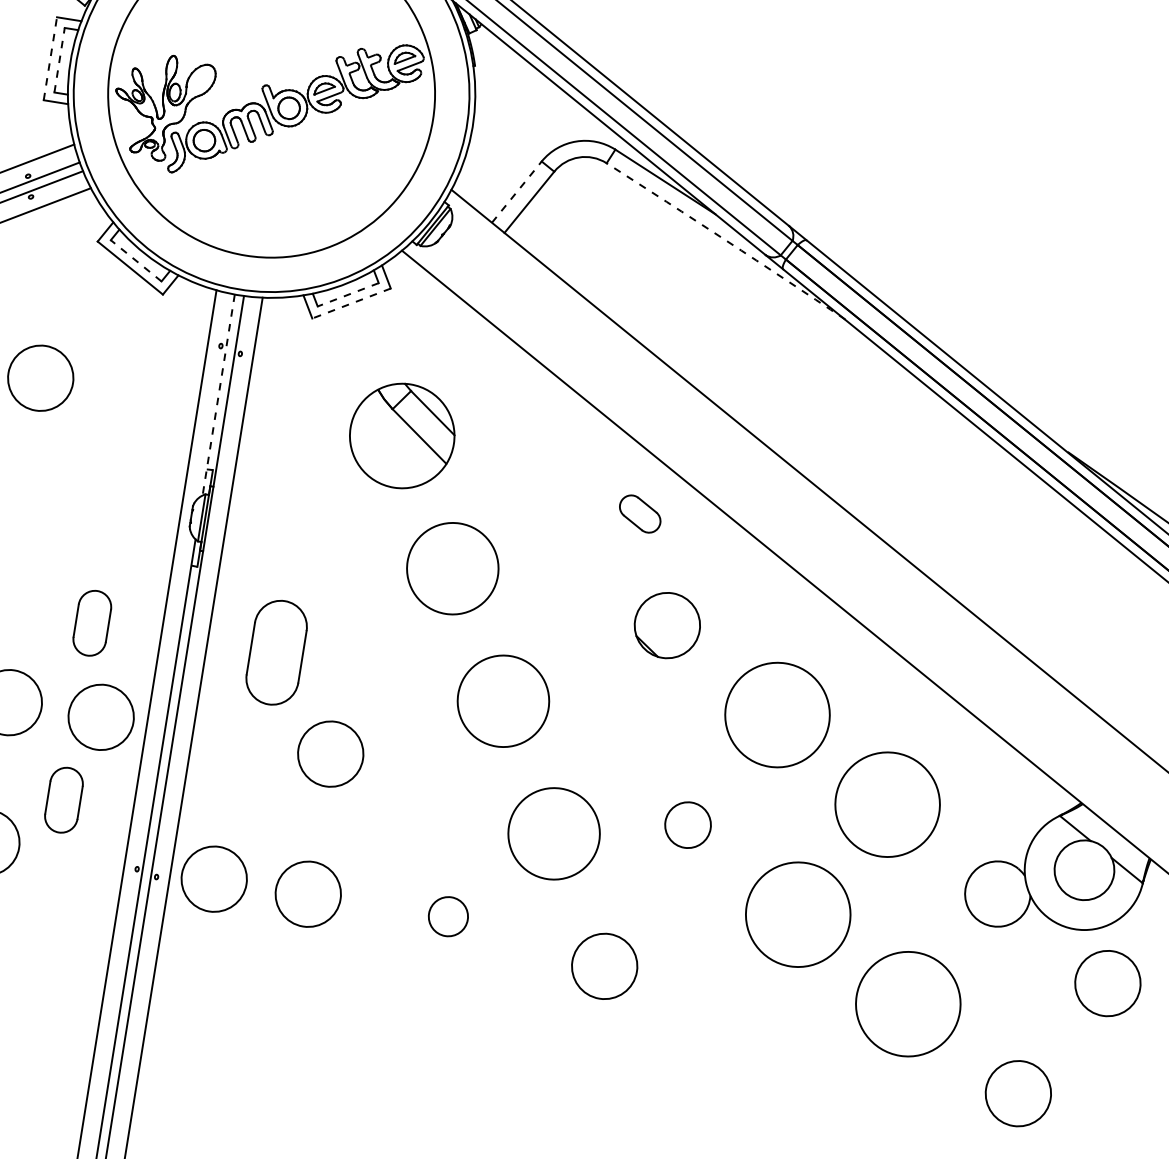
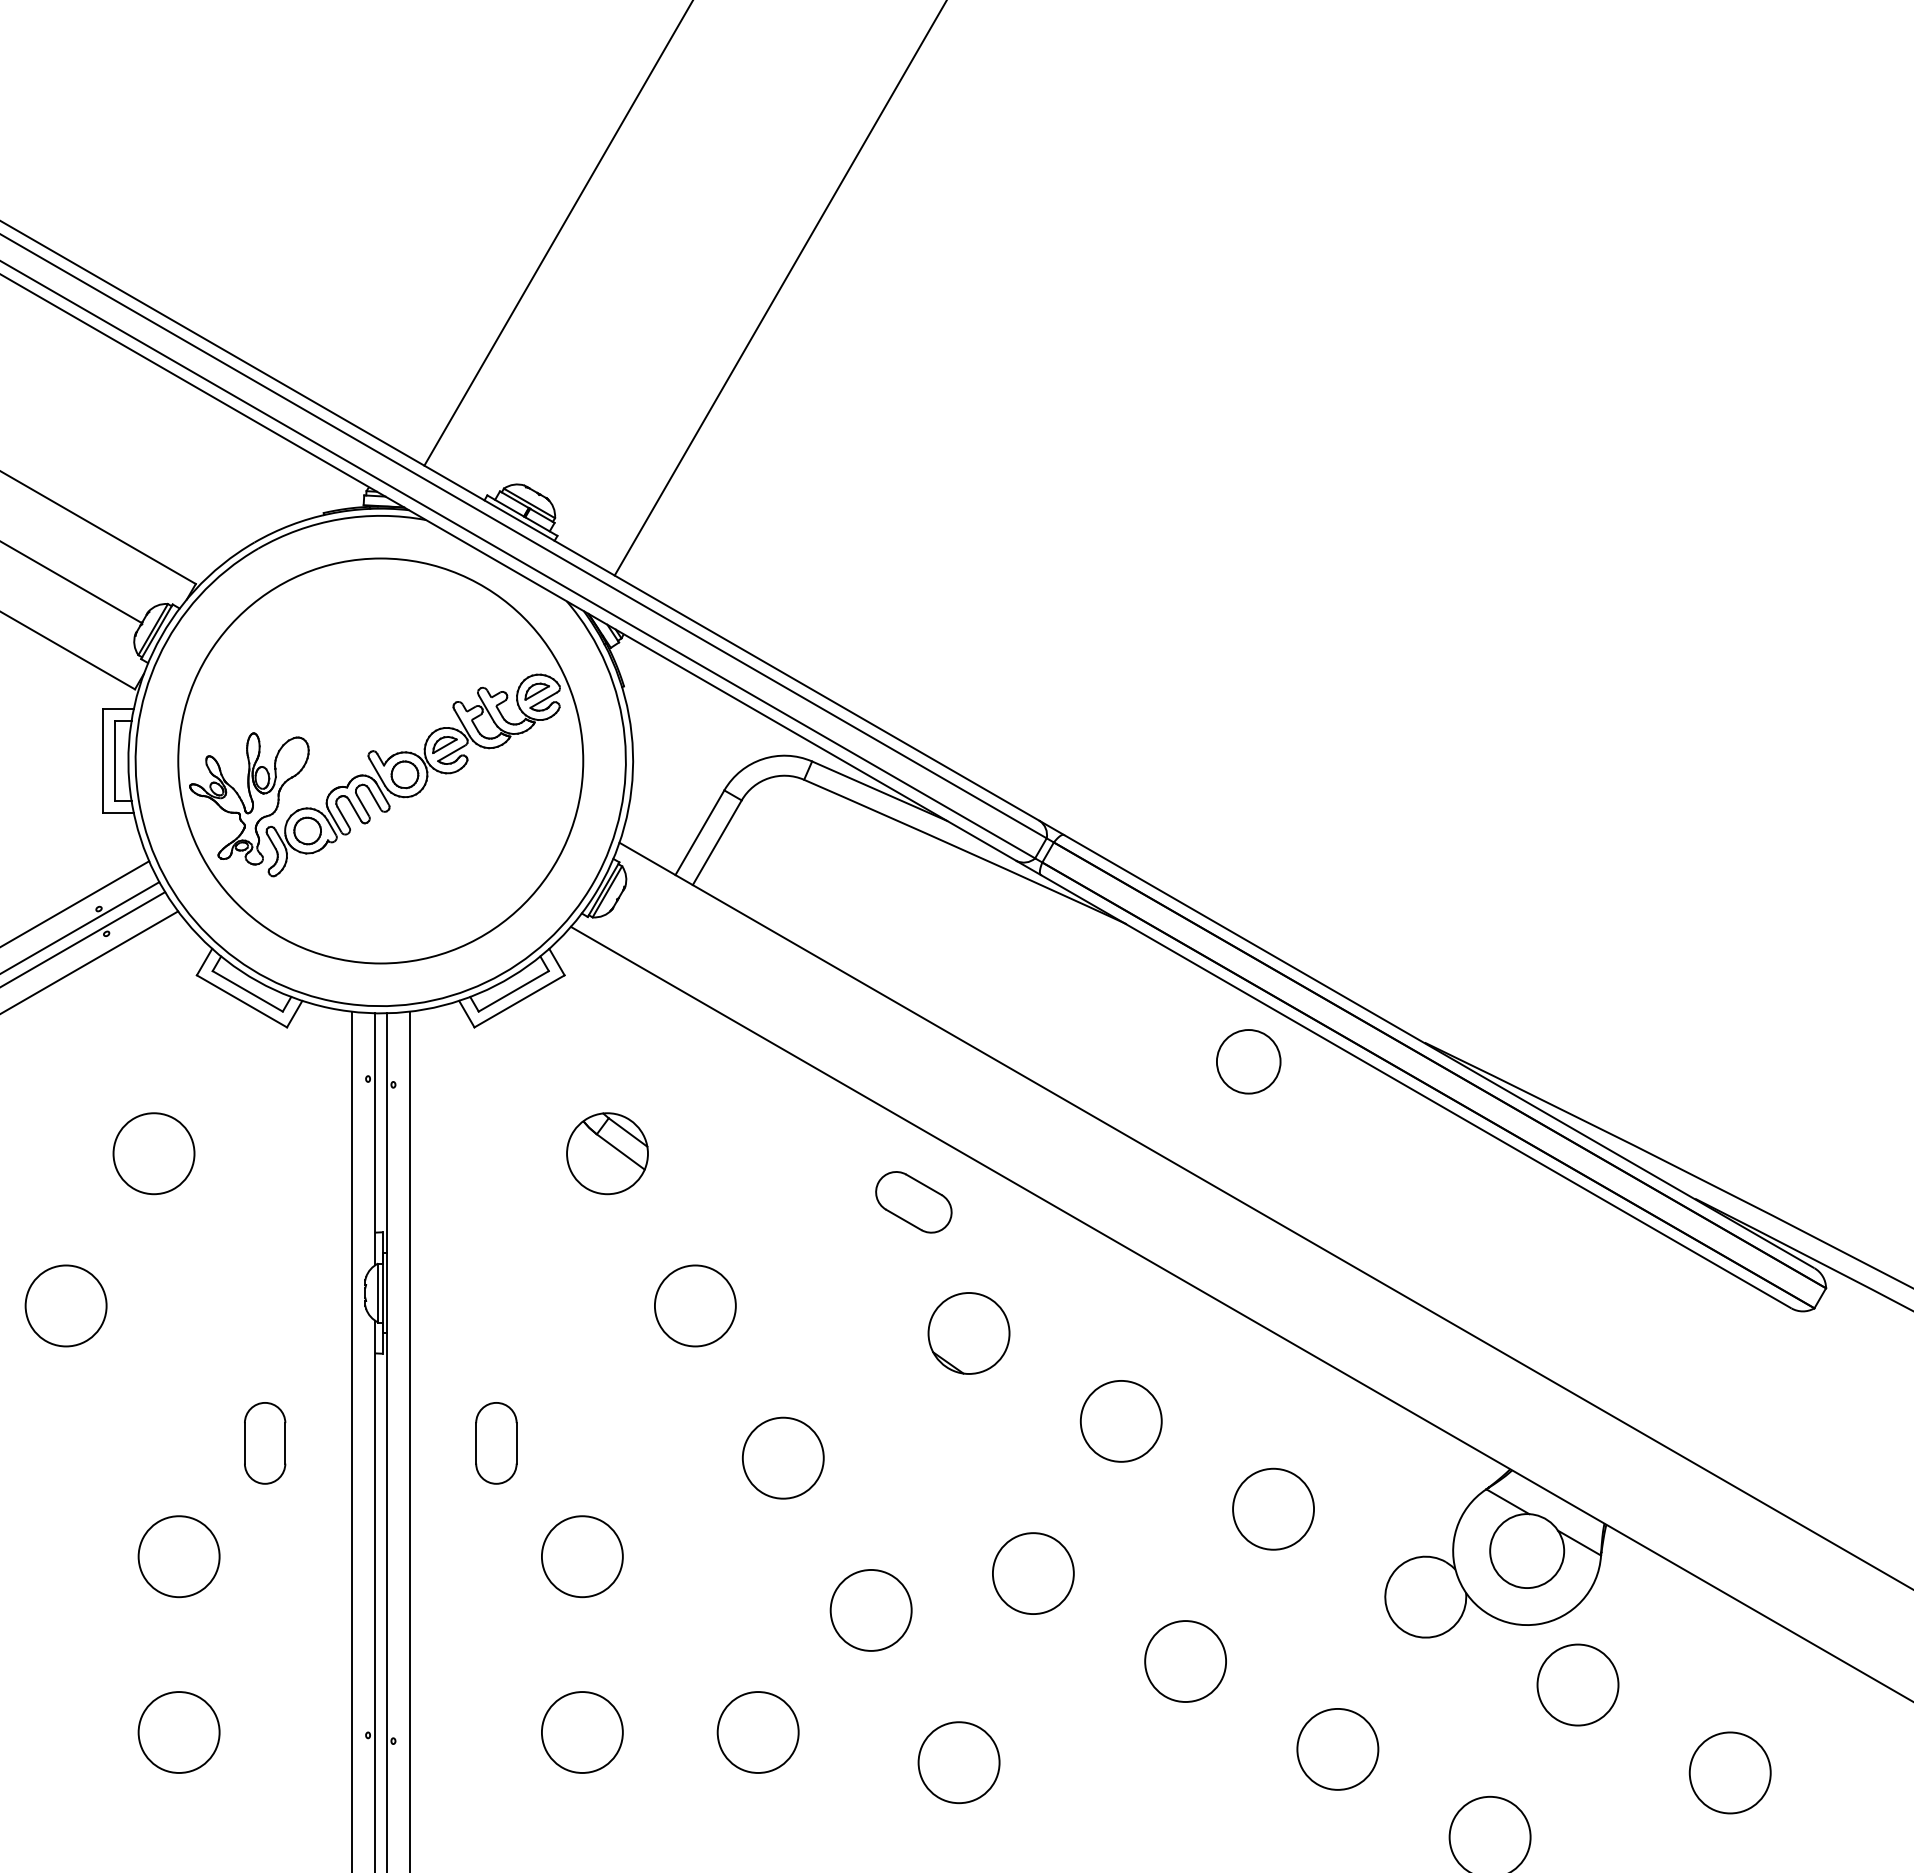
line: (50, 58) -> (103, 760), dashed -> solid
line: (59, 59) -> (114, 760), dashed -> solid
line: (516, 191) -> (699, 832), dashed -> solid
arc: (726, 240) -> (965, 851), dashed -> solid
line: (135, 260) -> (247, 991), dashed -> solid
line: (347, 294) -> (513, 991), dashed -> solid
line: (351, 303) -> (519, 1001), dashed -> solid
line: (218, 395) -> (374, 1139), dashed -> solid
part: (402, 435) -> (607, 1153), size x0.62
circle: (924, 444) -> (1248, 1061), added
part: (639, 514) -> (913, 1202), size x1.43
circle: (452, 568) -> (695, 1305), size x0.71
part: (276, 652) -> (496, 1443), size x0.62
circle: (502, 700) -> (782, 1457), size x0.71
circle: (777, 714) -> (1120, 1420), size x0.62
circle: (101, 717) -> (294, 1556), removed
part: (64, 800) -> (265, 1665), removed
circle: (887, 803) -> (1273, 1508), size x0.62
circle: (688, 825) -> (1033, 1573), size x1.43
circle: (553, 833) -> (870, 1610), size x0.71
circle: (214, 879) -> (464, 1732), removed
circle: (798, 914) -> (1185, 1661), size x0.62
circle: (447, 916) -> (757, 1732), size x1.67
circle: (908, 1003) -> (1337, 1748), size x0.62

